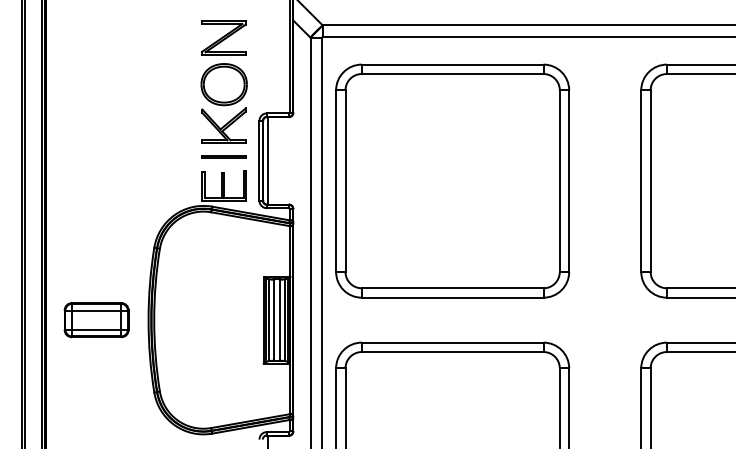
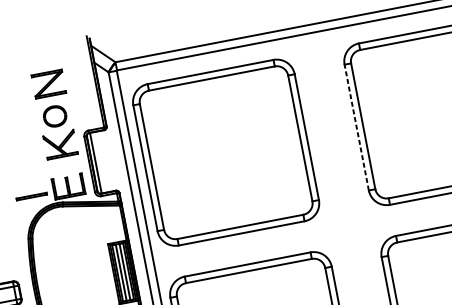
part: (223, 84) -> (54, 116), size x0.7
line: (223, 156) -> (31, 196), moved
line: (641, 181) -> (356, 127), solid -> dashed

